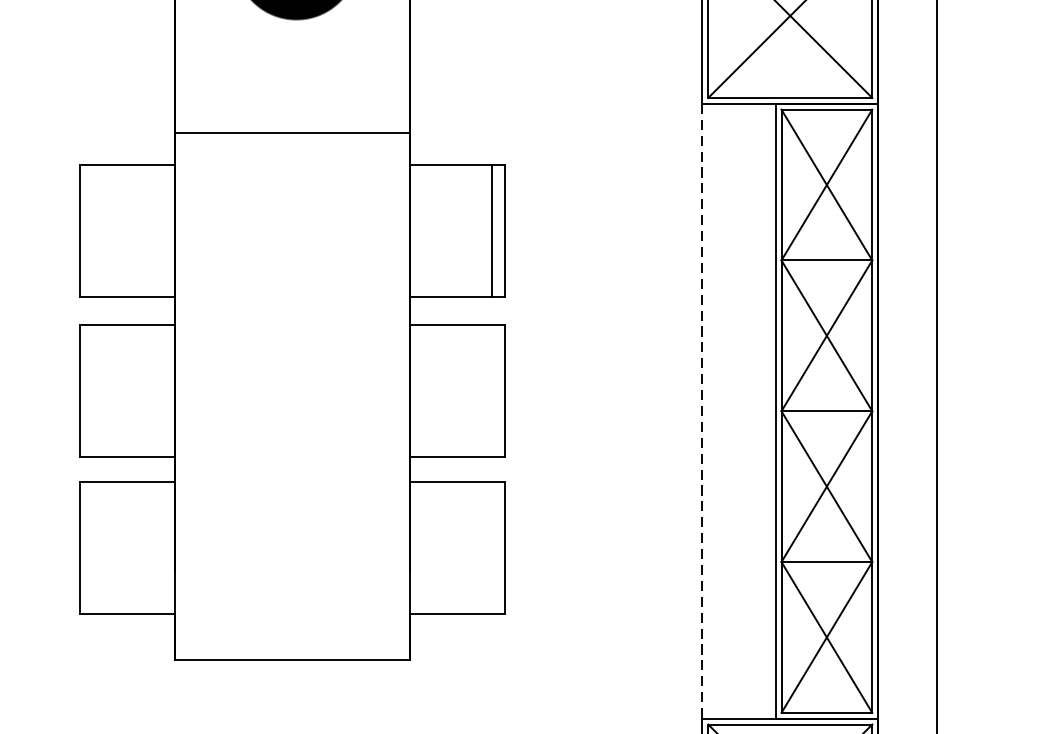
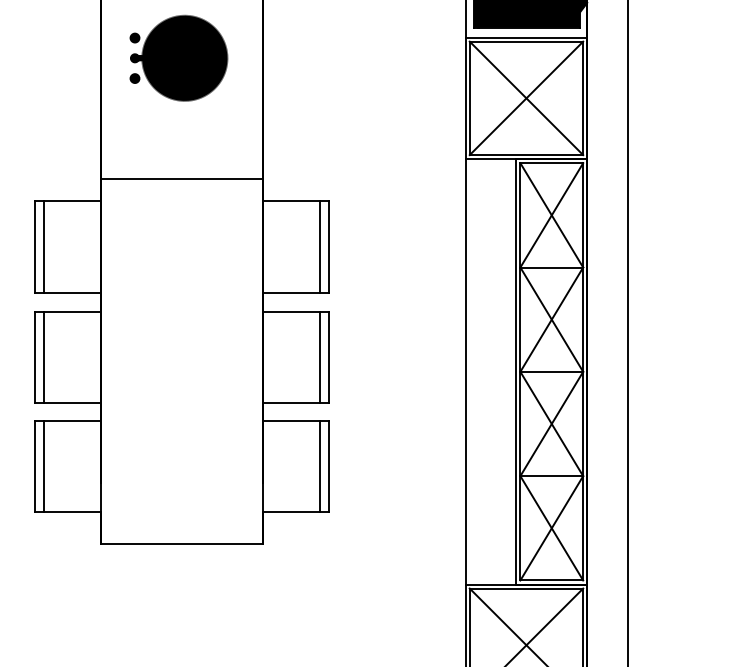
line: (93, 230) -> (44, 246), added
line: (93, 390) -> (44, 357), added
line: (492, 390) -> (320, 357), added
line: (702, 410) -> (465, 371), dashed -> solid
line: (93, 548) -> (44, 466), added
line: (492, 548) -> (320, 466), added

